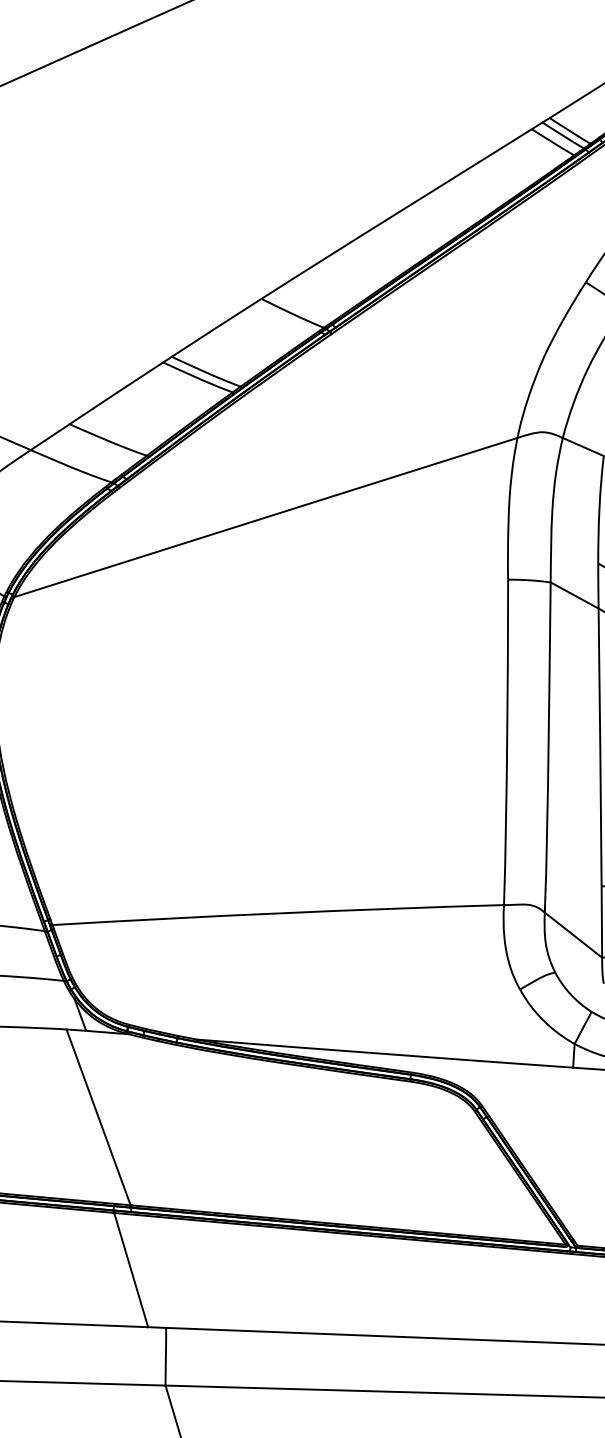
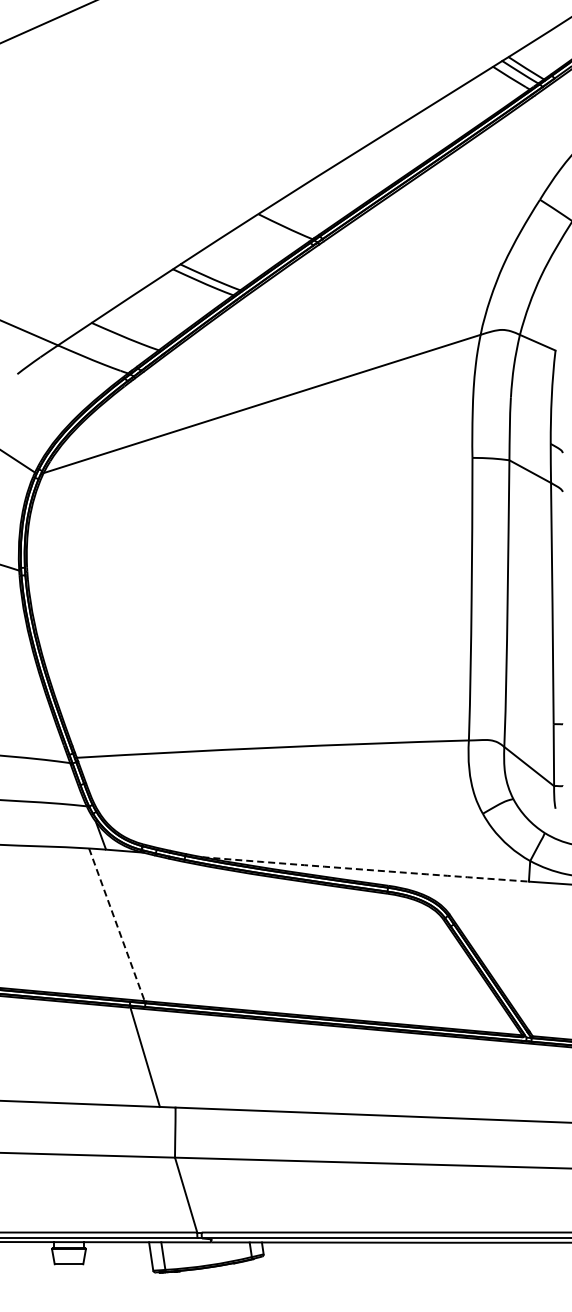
arc: (384, 1053) -> (365, 869), solid -> dashed
line: (99, 1118) -> (117, 925), solid -> dashed

